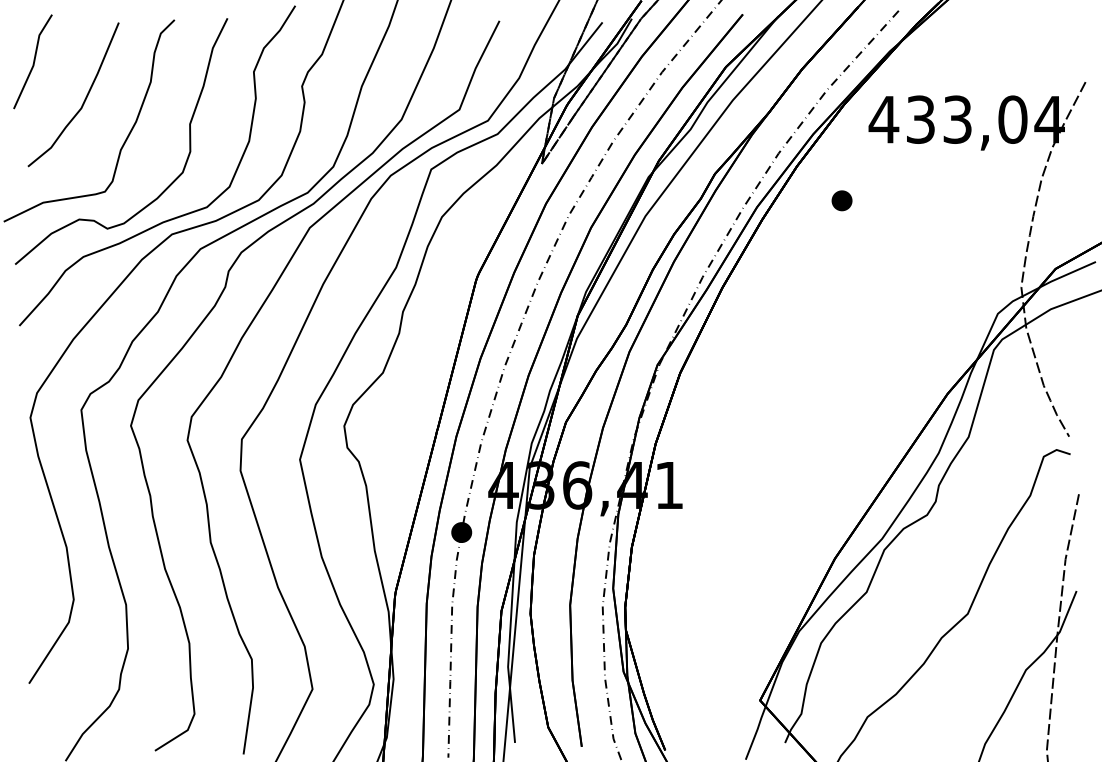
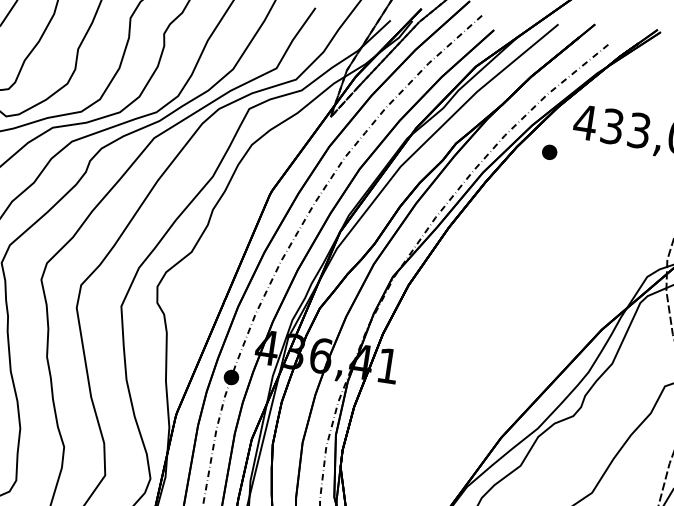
part: (841, 200) -> (549, 152), moved

